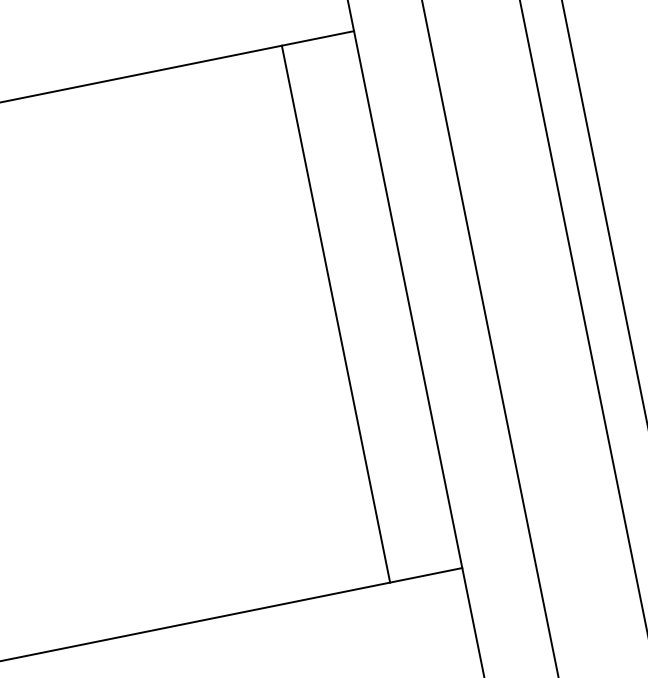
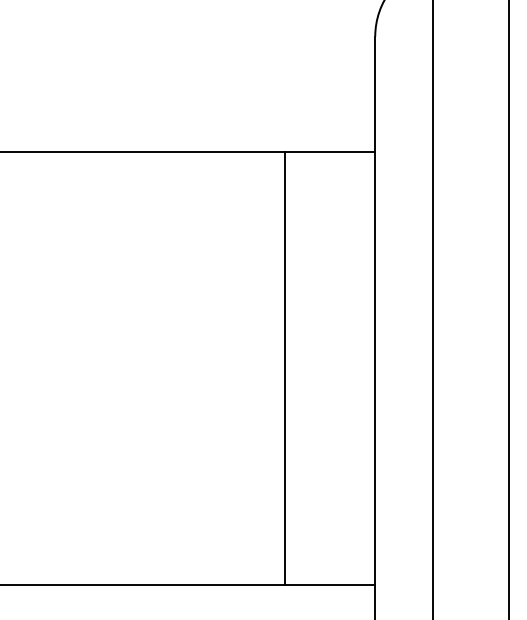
line: (335, 314) -> (284, 368), moved

